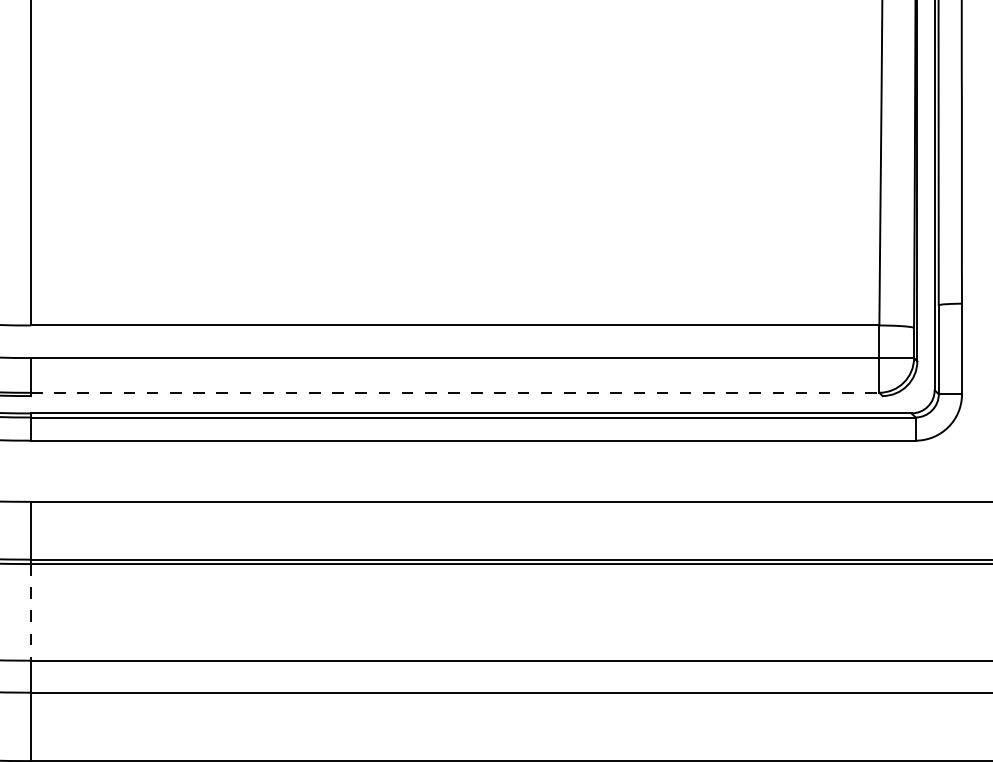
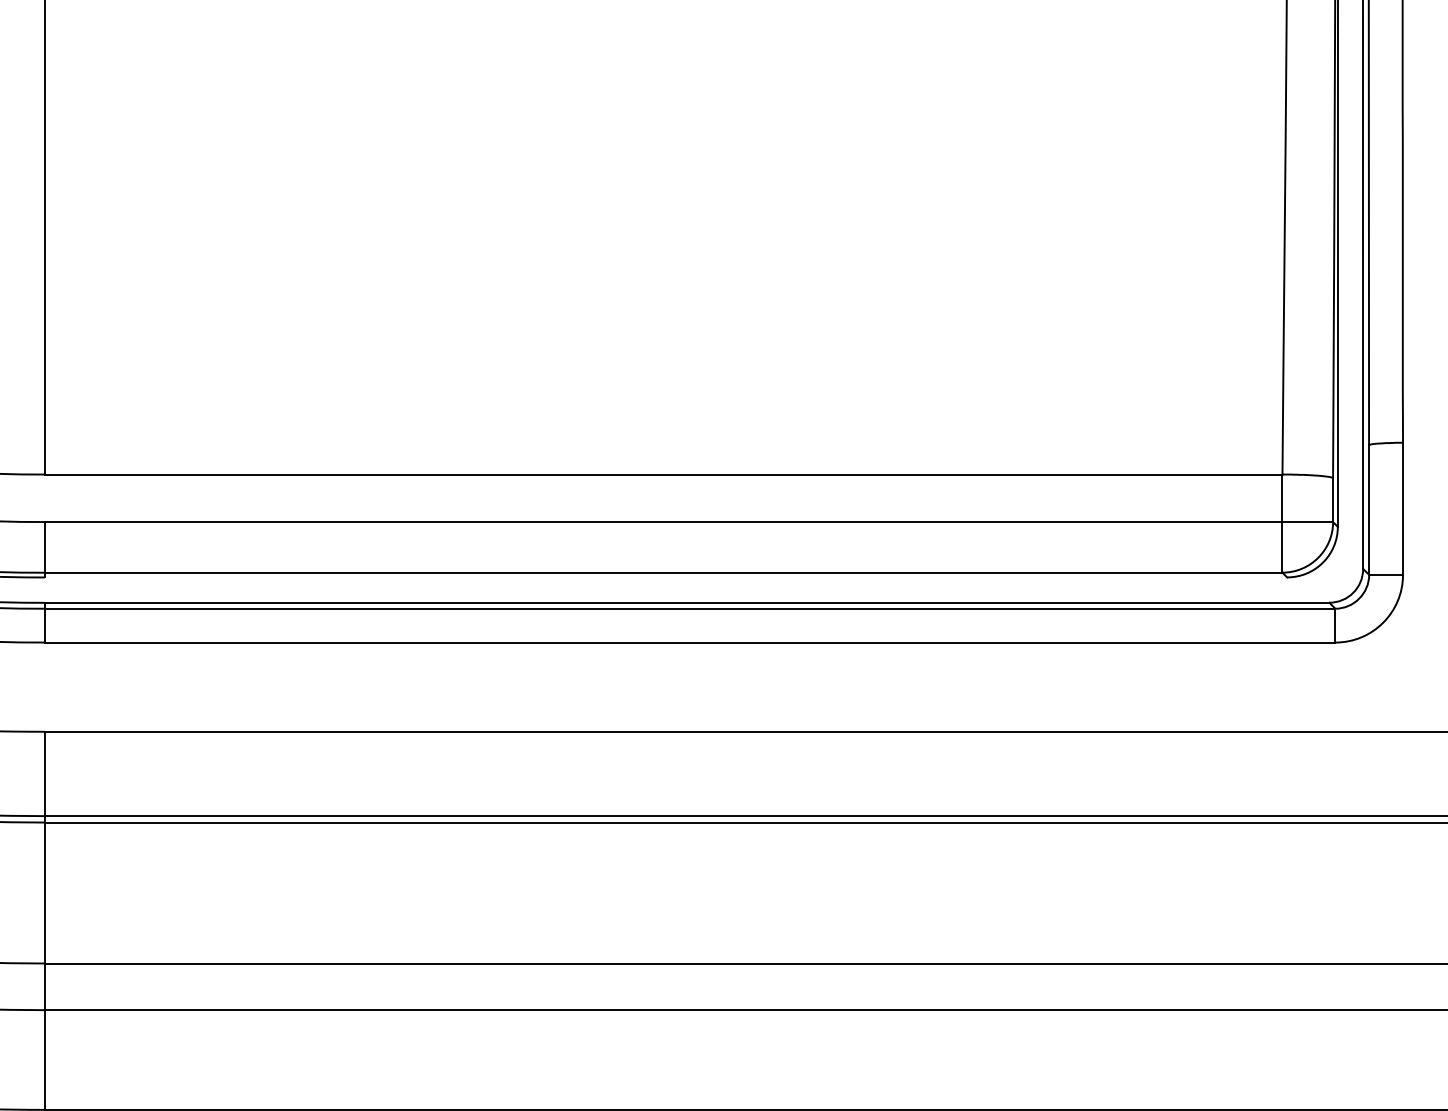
line: (455, 392) -> (664, 572), dashed -> solid
line: (30, 612) -> (44, 893), dashed -> solid

